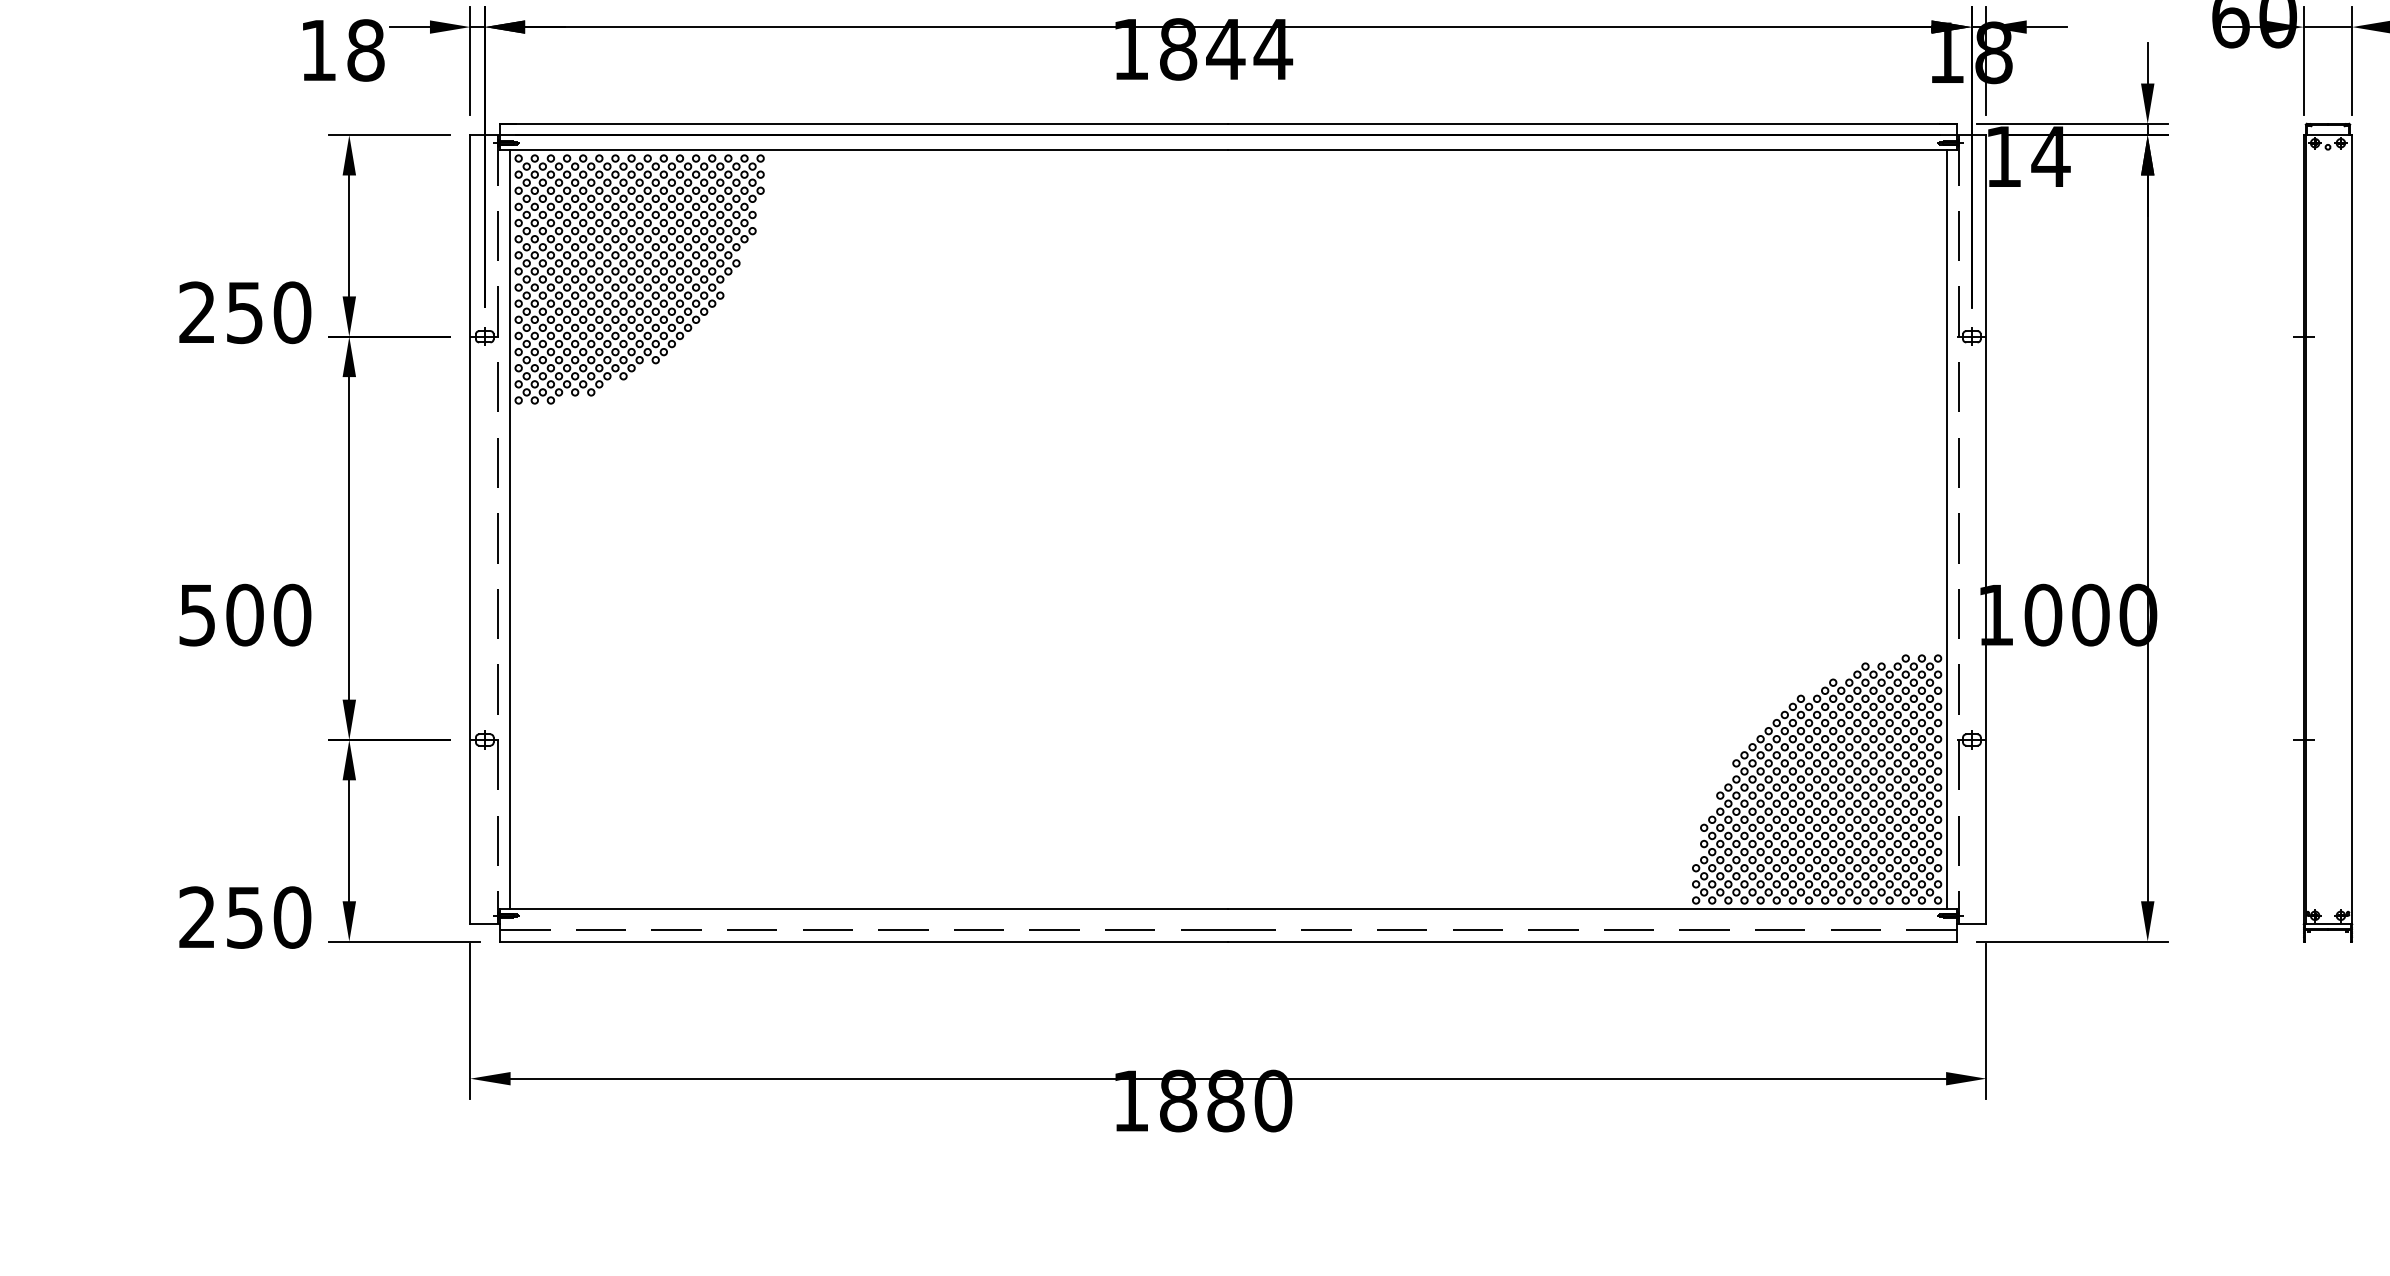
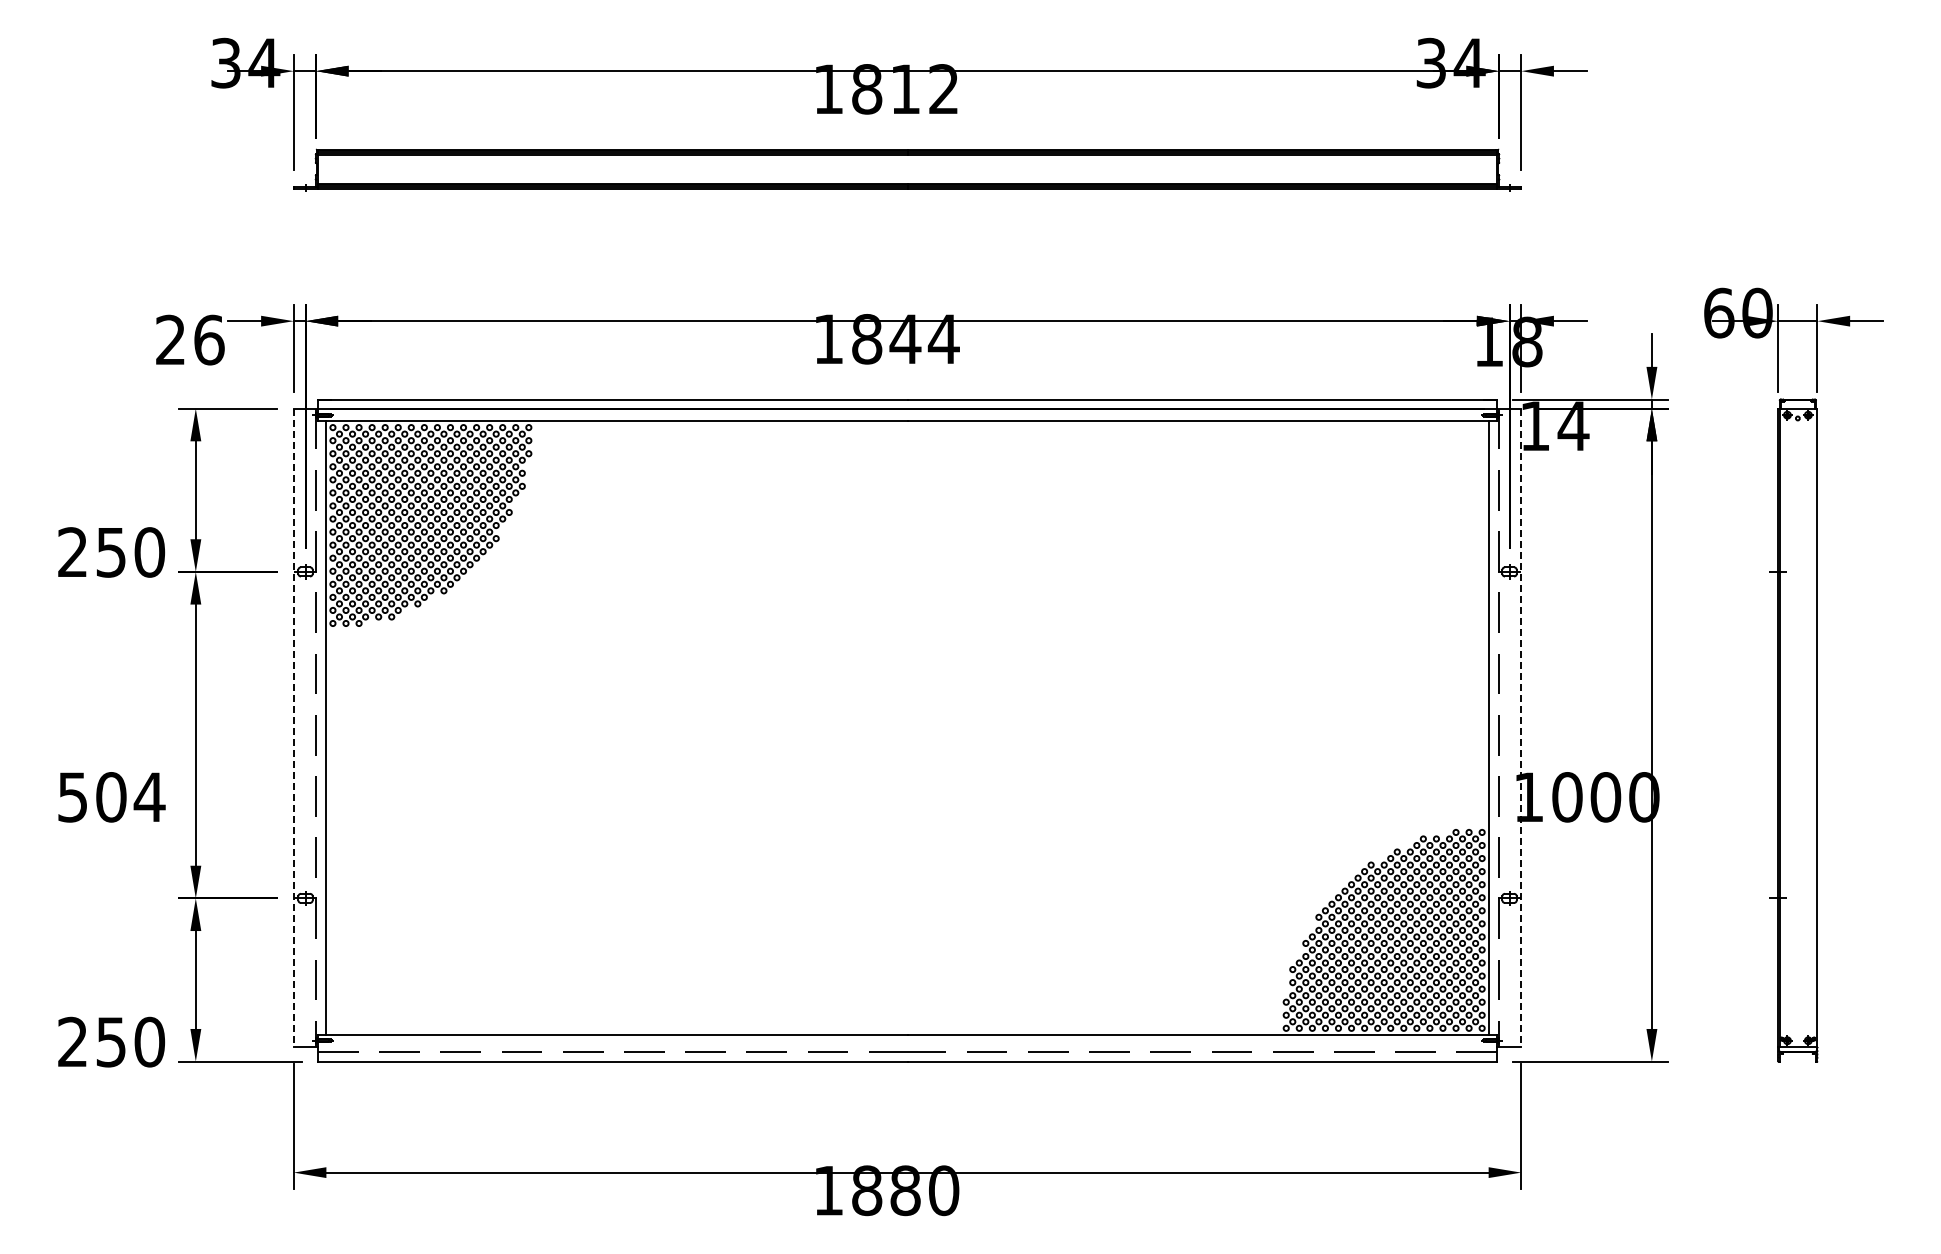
text: (342, 49) -> (190, 339), 18 -> 26
line: (469, 530) -> (293, 728), solid -> dashed
line: (1986, 530) -> (1521, 728), solid -> dashed
text: (292, 615) -> (149, 797), 500 -> 504

